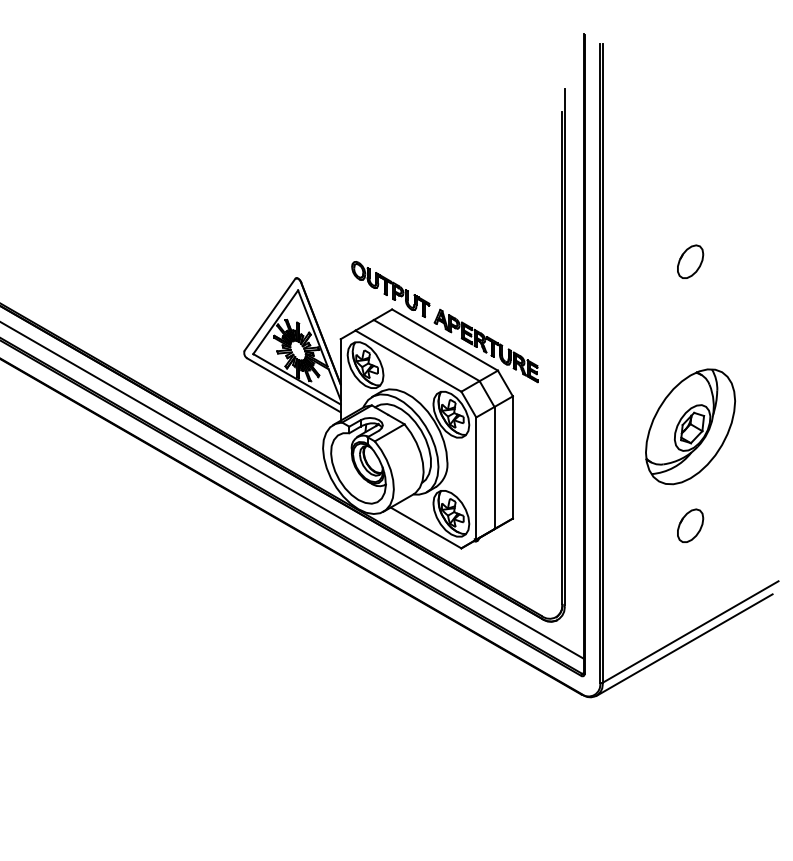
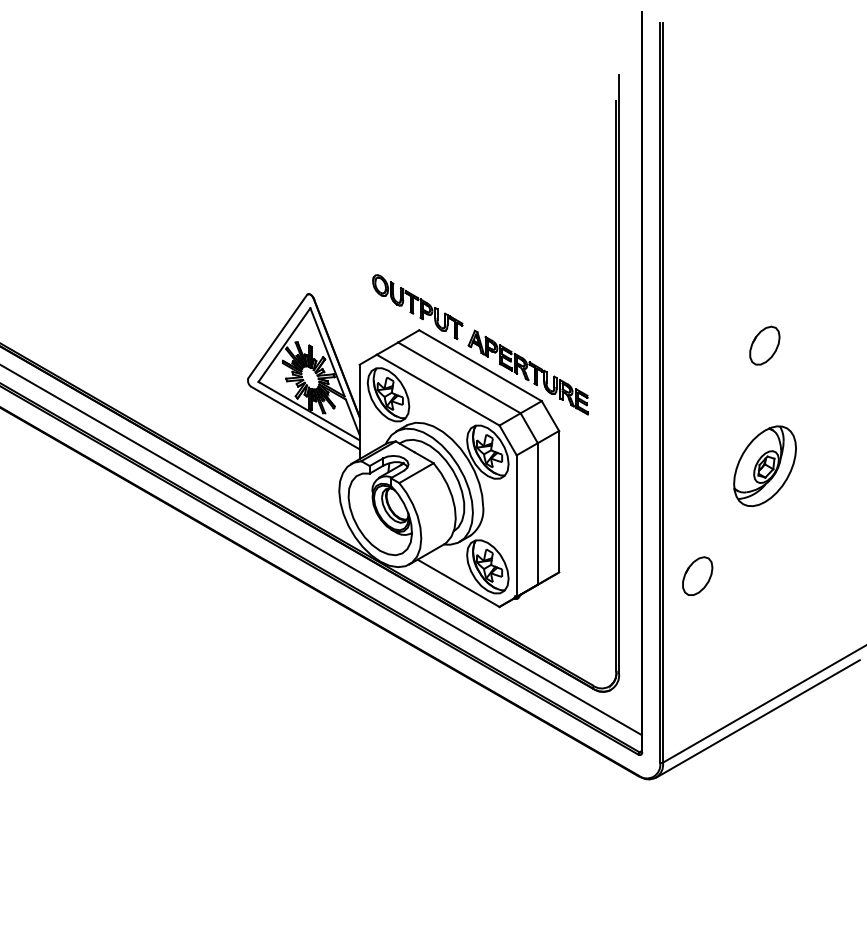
part: (690, 261) -> (764, 345), moved
part: (690, 426) -> (764, 465), size x0.6
part: (690, 525) -> (697, 575), moved

